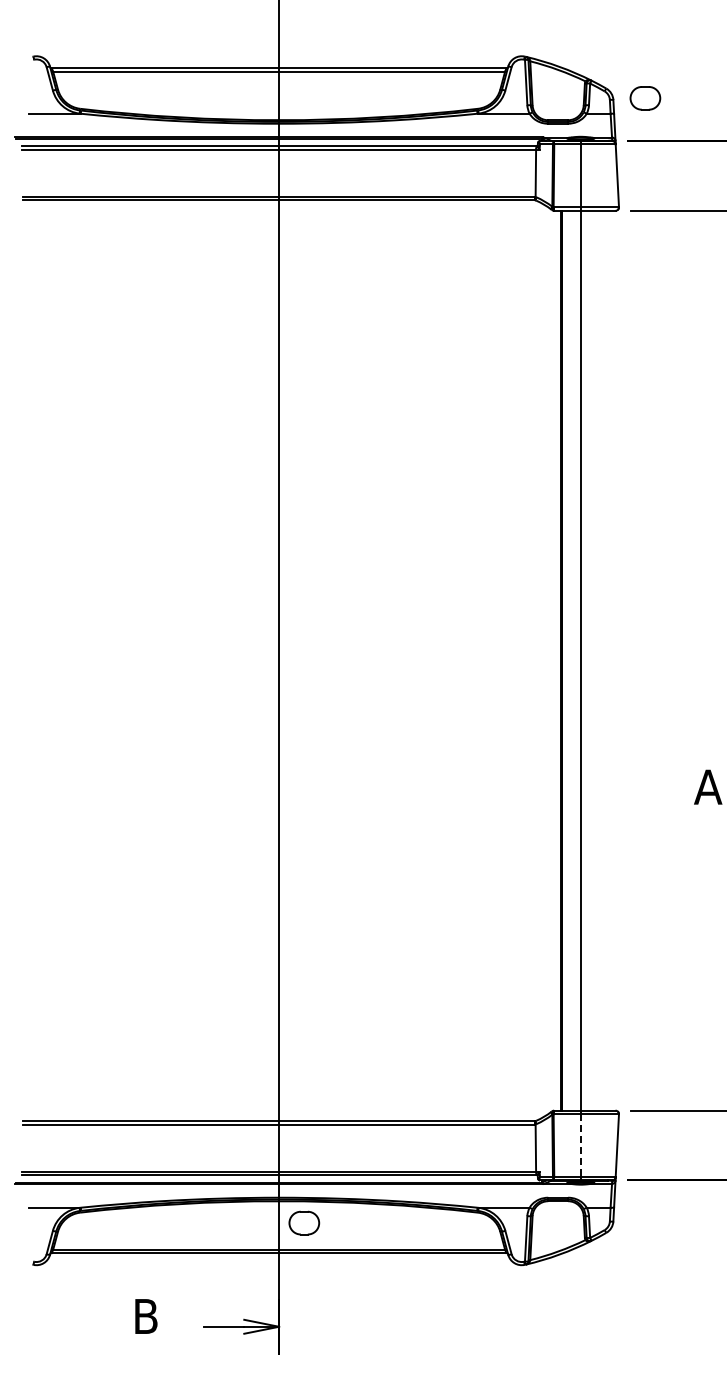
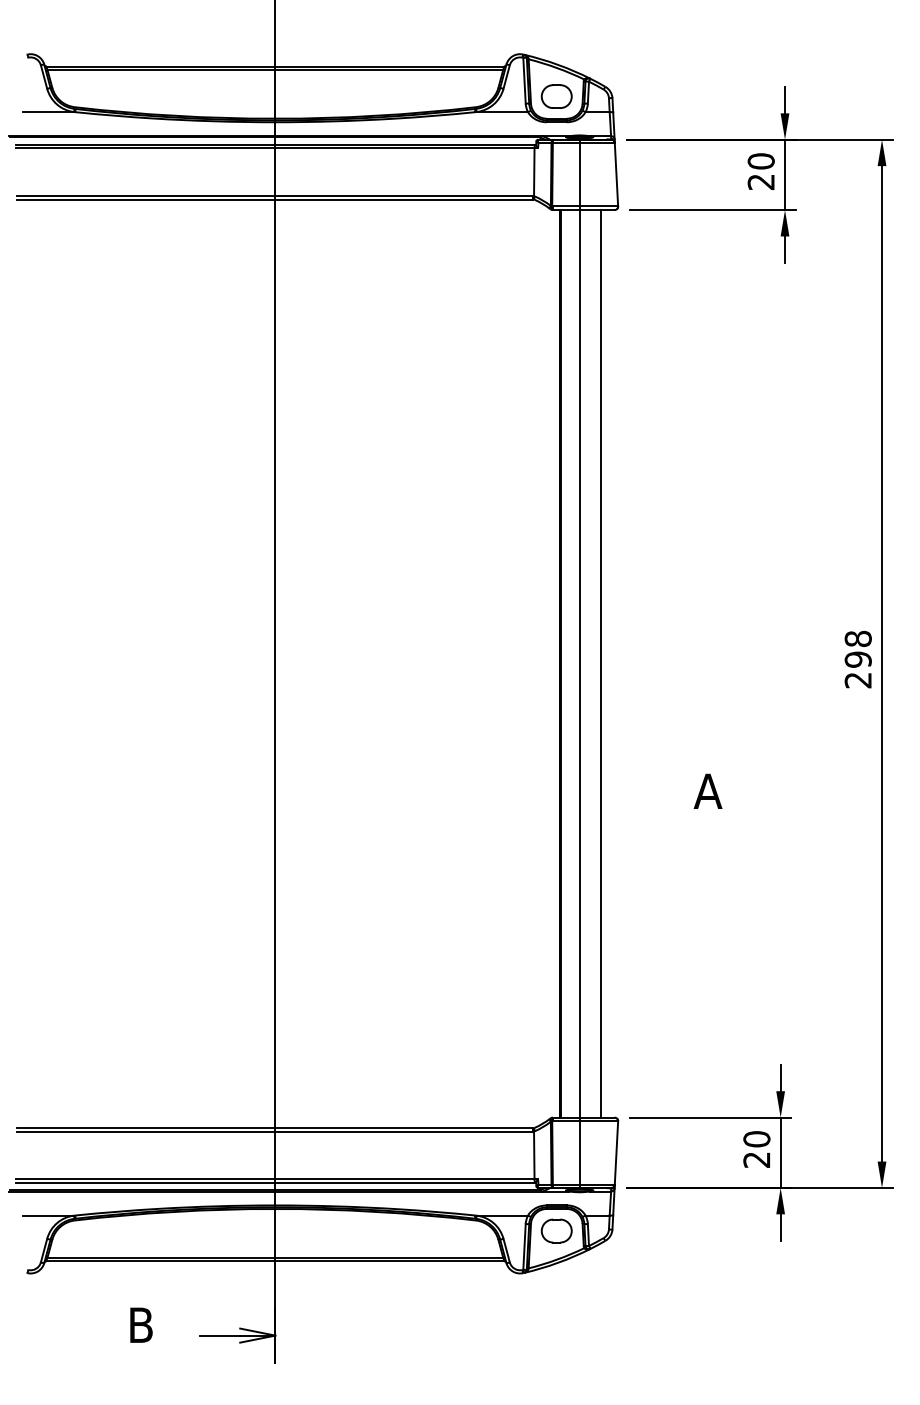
part: (645, 98) -> (556, 96), moved
line: (601, 660) -> (600, 663), added
line: (580, 1145) -> (579, 1152), dashed -> solid
part: (304, 1222) -> (556, 1230), moved

